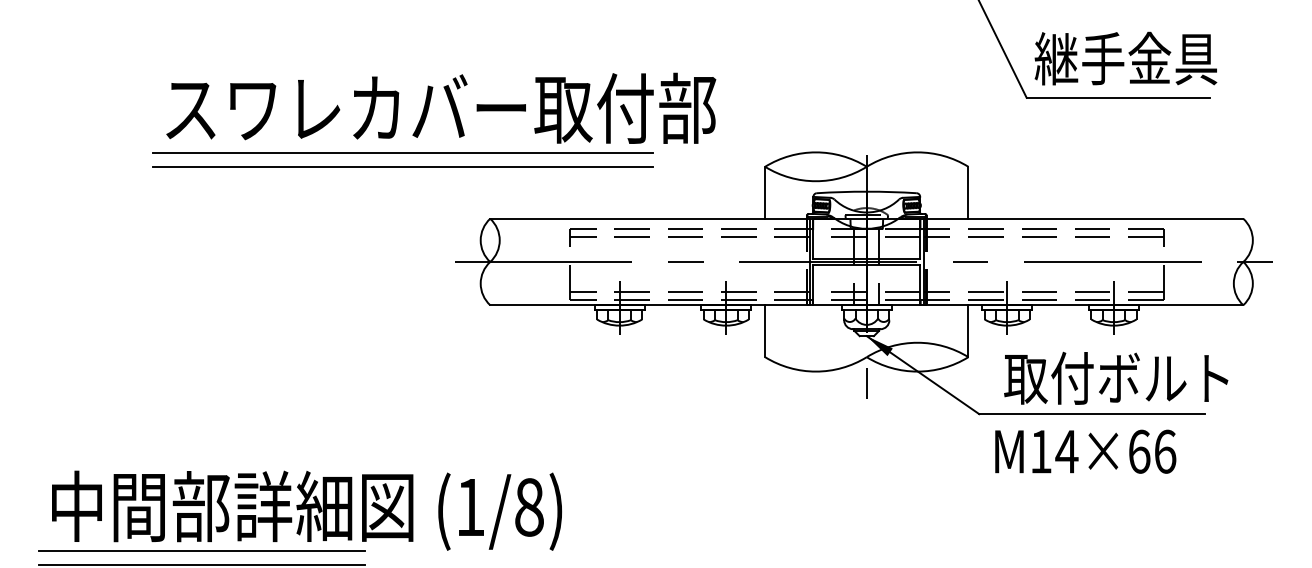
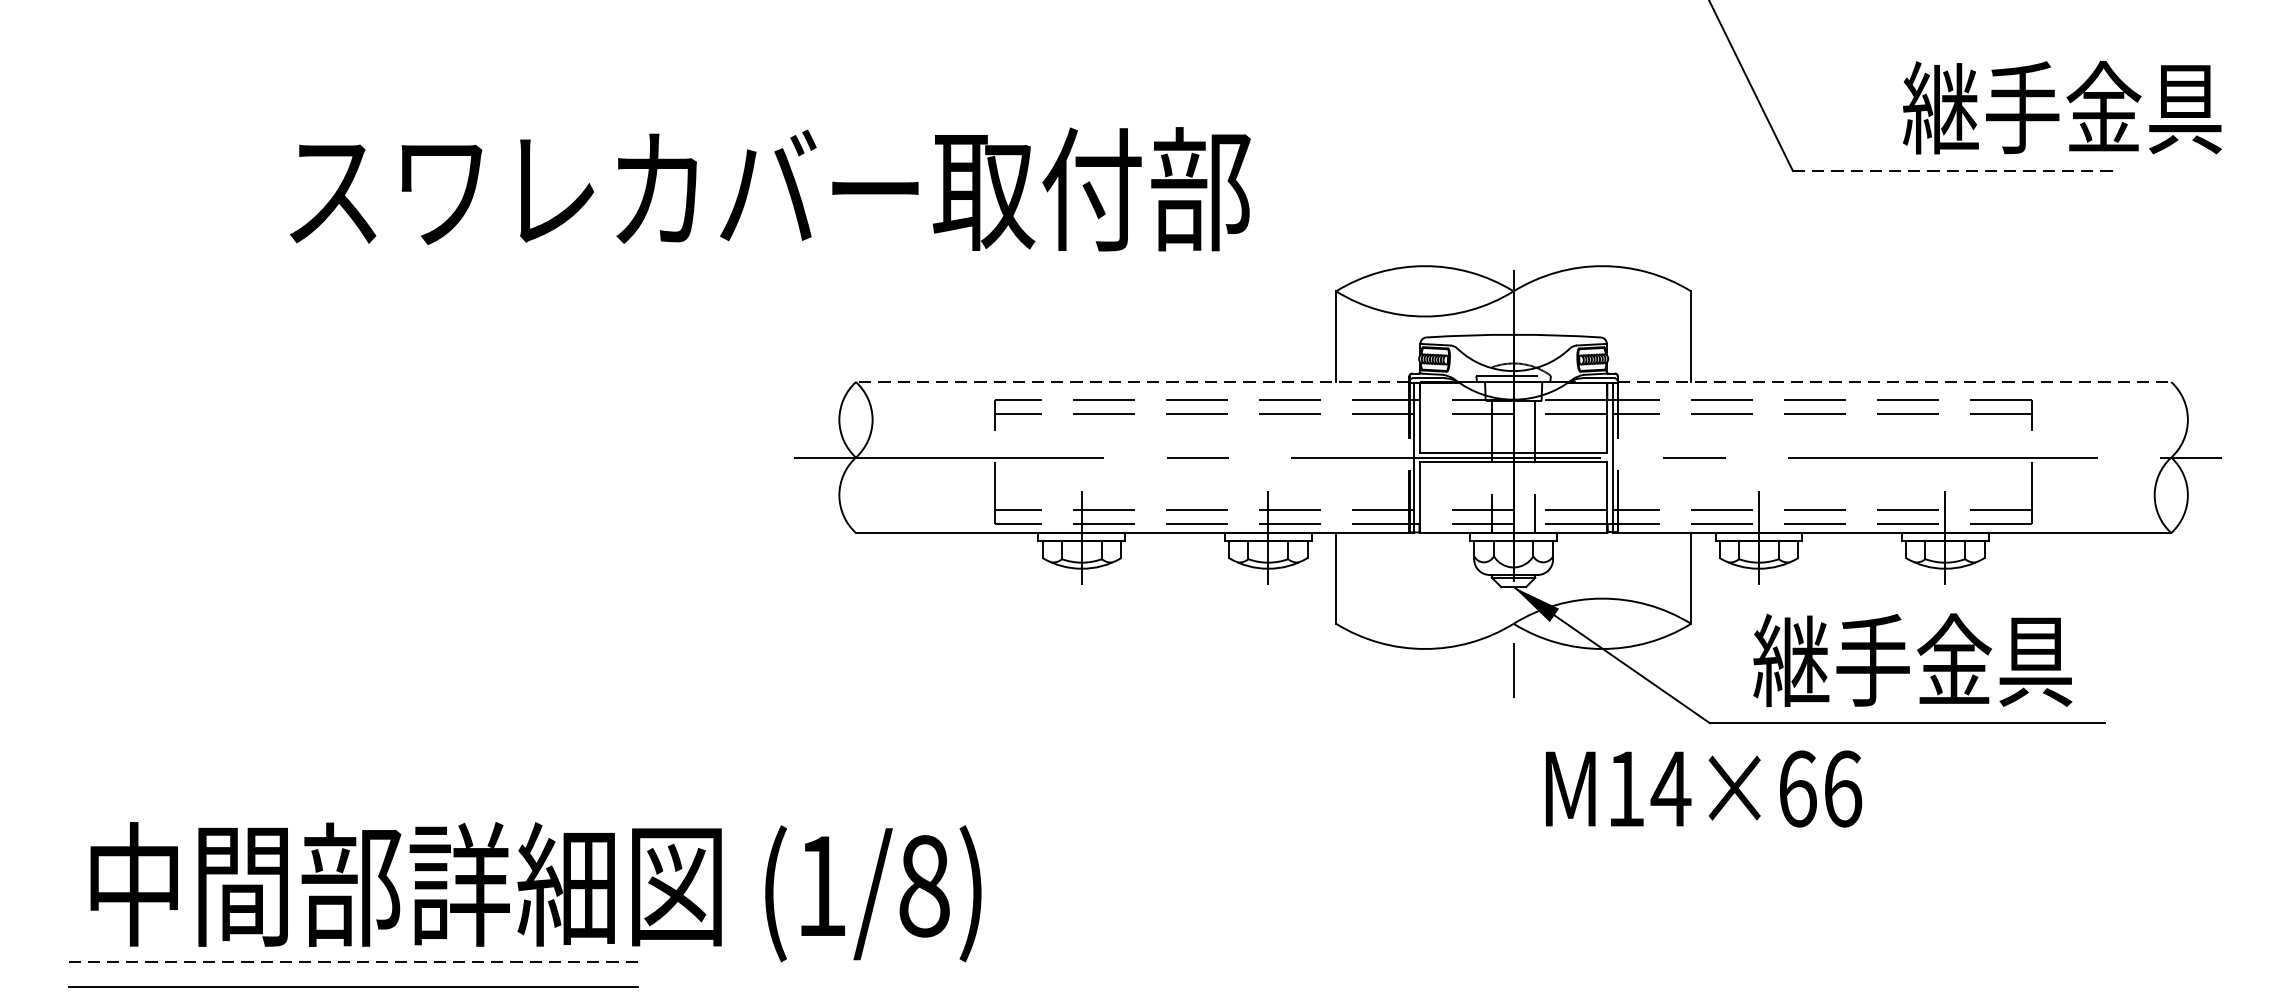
text: (1125, 58) -> (2061, 107), moved
line: (1118, 97) -> (1953, 170), solid -> dashed
line: (403, 152) -> (704, 266), removed
line: (403, 167) -> (704, 292), removed
line: (648, 218) -> (1132, 381), solid -> dashed
line: (1085, 218) -> (1895, 381), solid -> dashed
text: (1116, 377) -> (1949, 659), 取付ボルト -> 継手金具
text: (1085, 451) -> (1703, 788), moved
line: (202, 551) -> (353, 963), solid -> dashed

